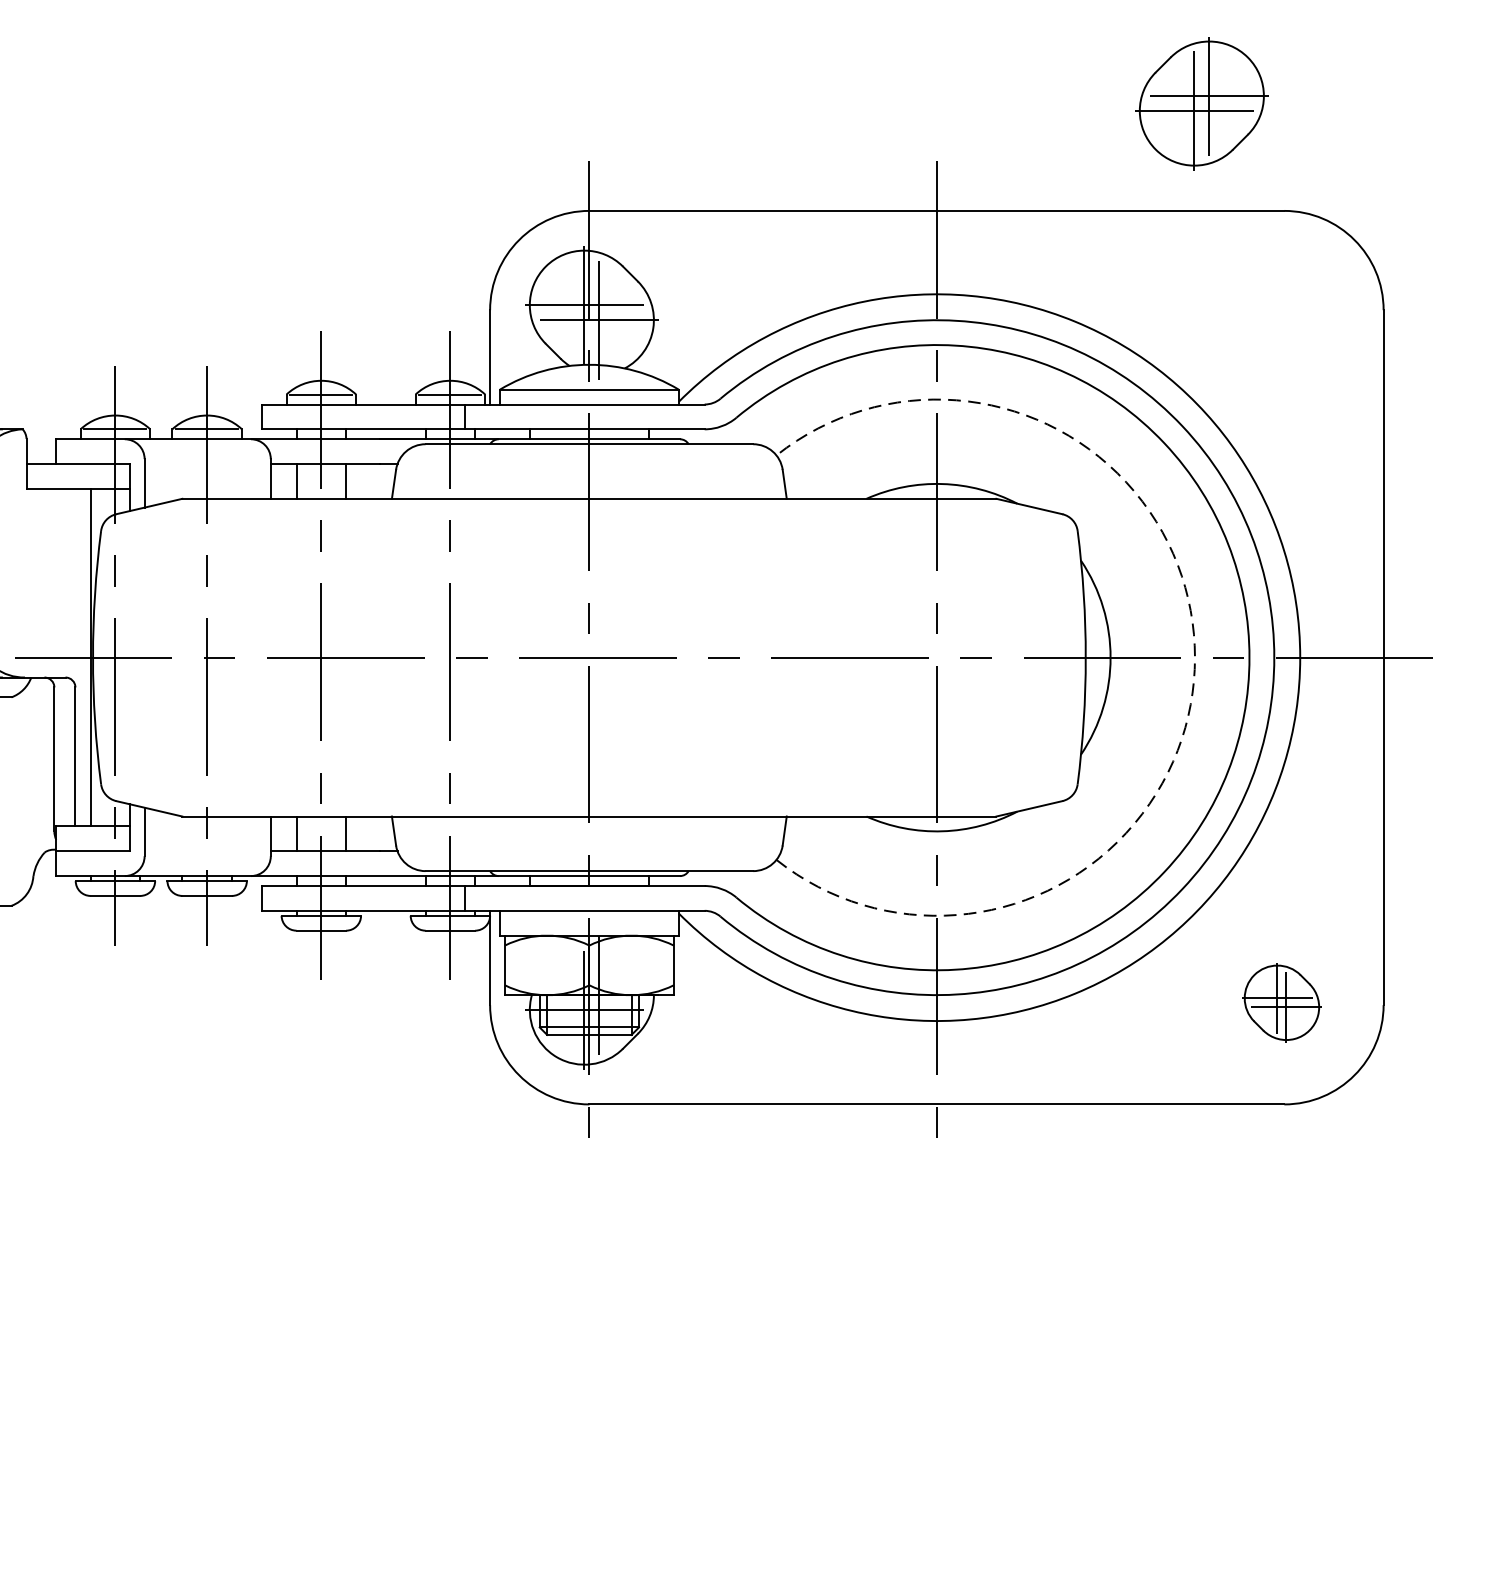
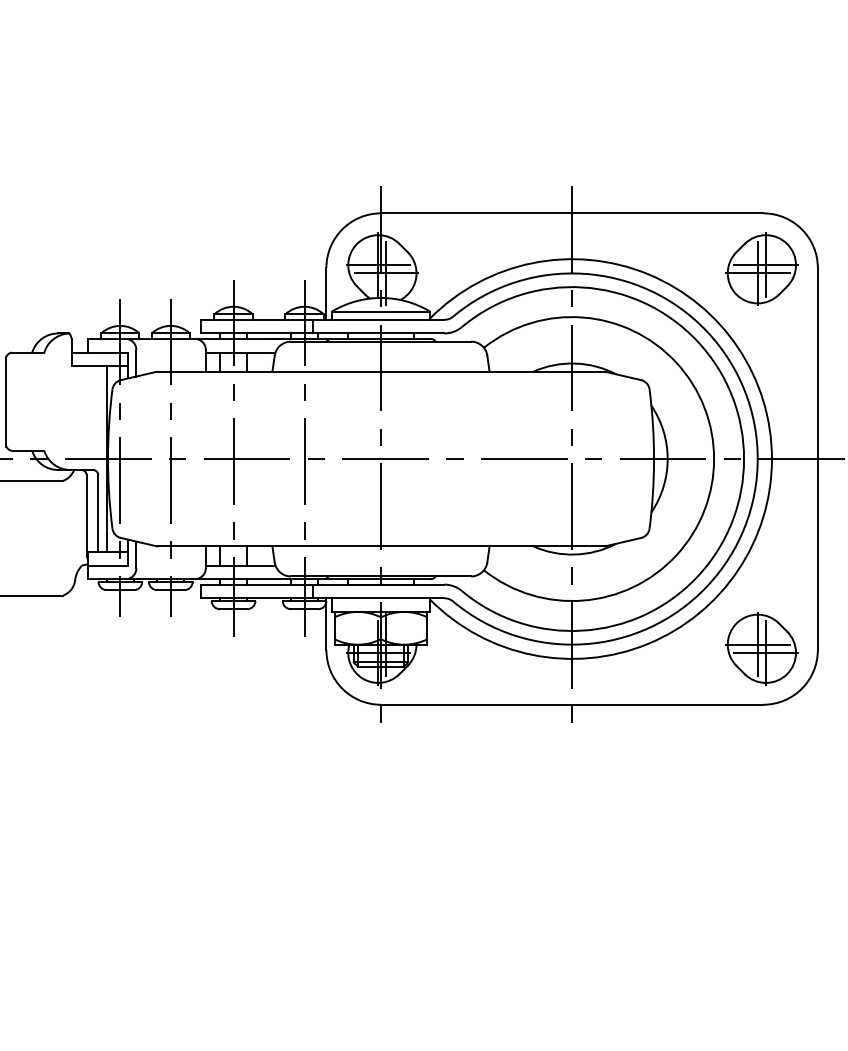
part: (1201, 102) -> (761, 268), moved
arc: (1195, 658) -> (714, 459), dashed -> solid
part: (1281, 1002) -> (761, 648), size x1.67

